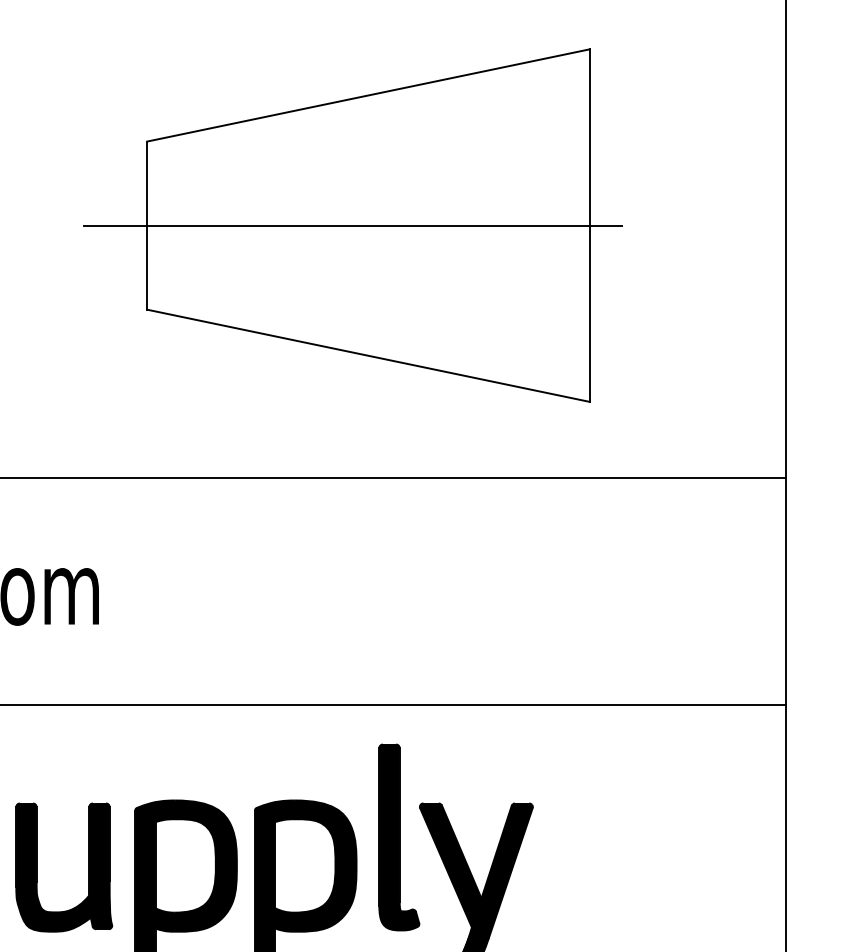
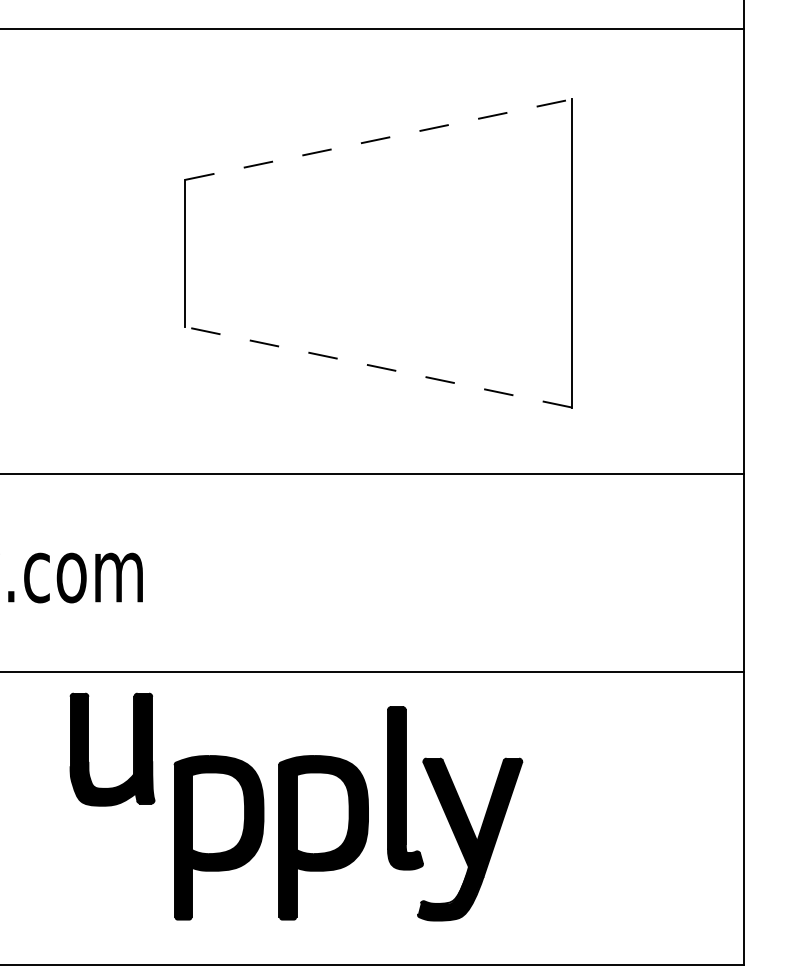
line: (368, 95) -> (378, 139), solid -> dashed
line: (352, 225) -> (364, 253), removed
line: (368, 356) -> (378, 367), solid -> dashed
part: (88, 867) -> (133, 749), moved

